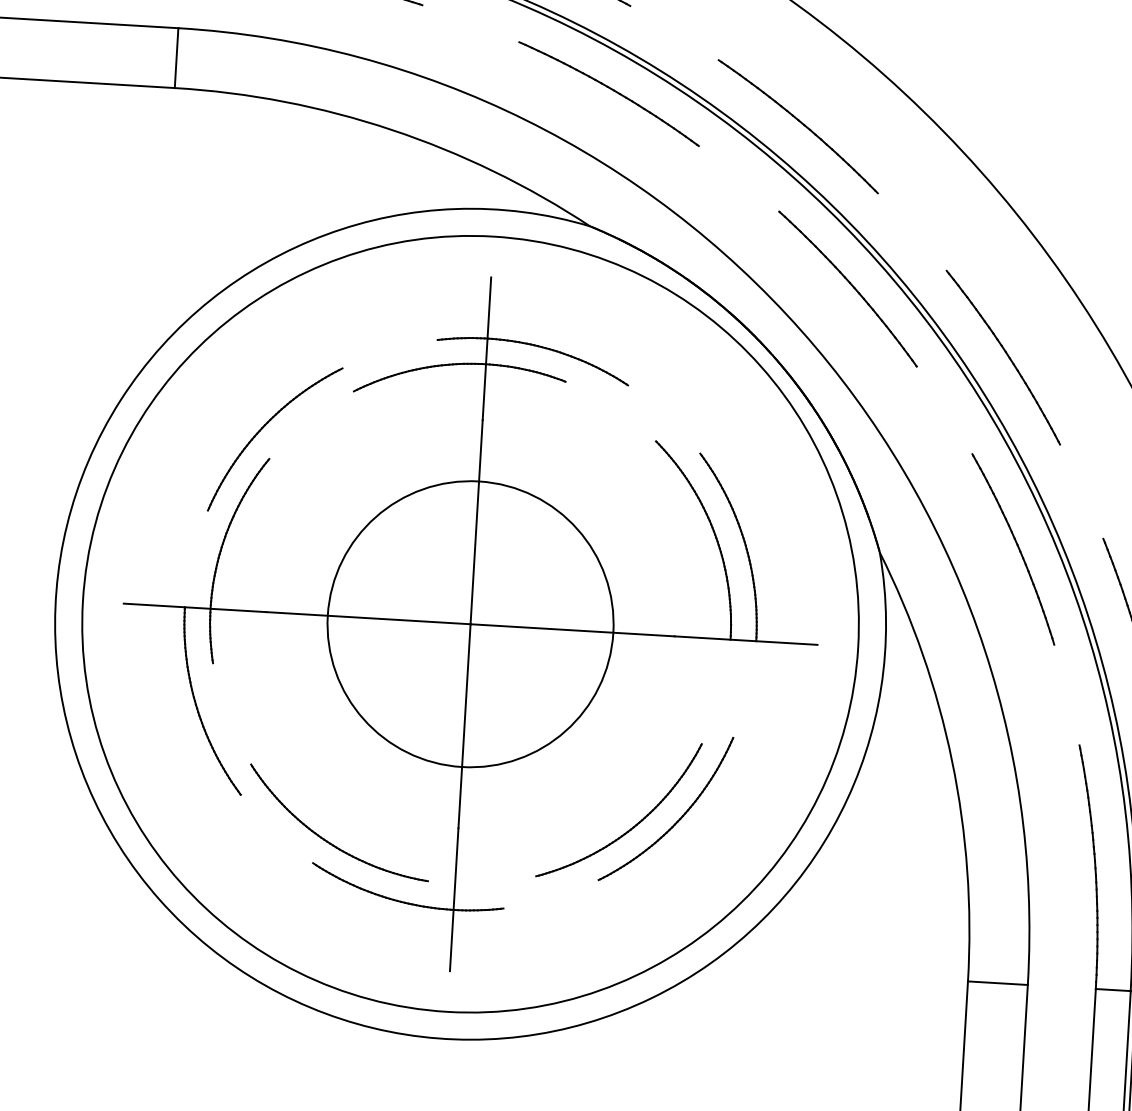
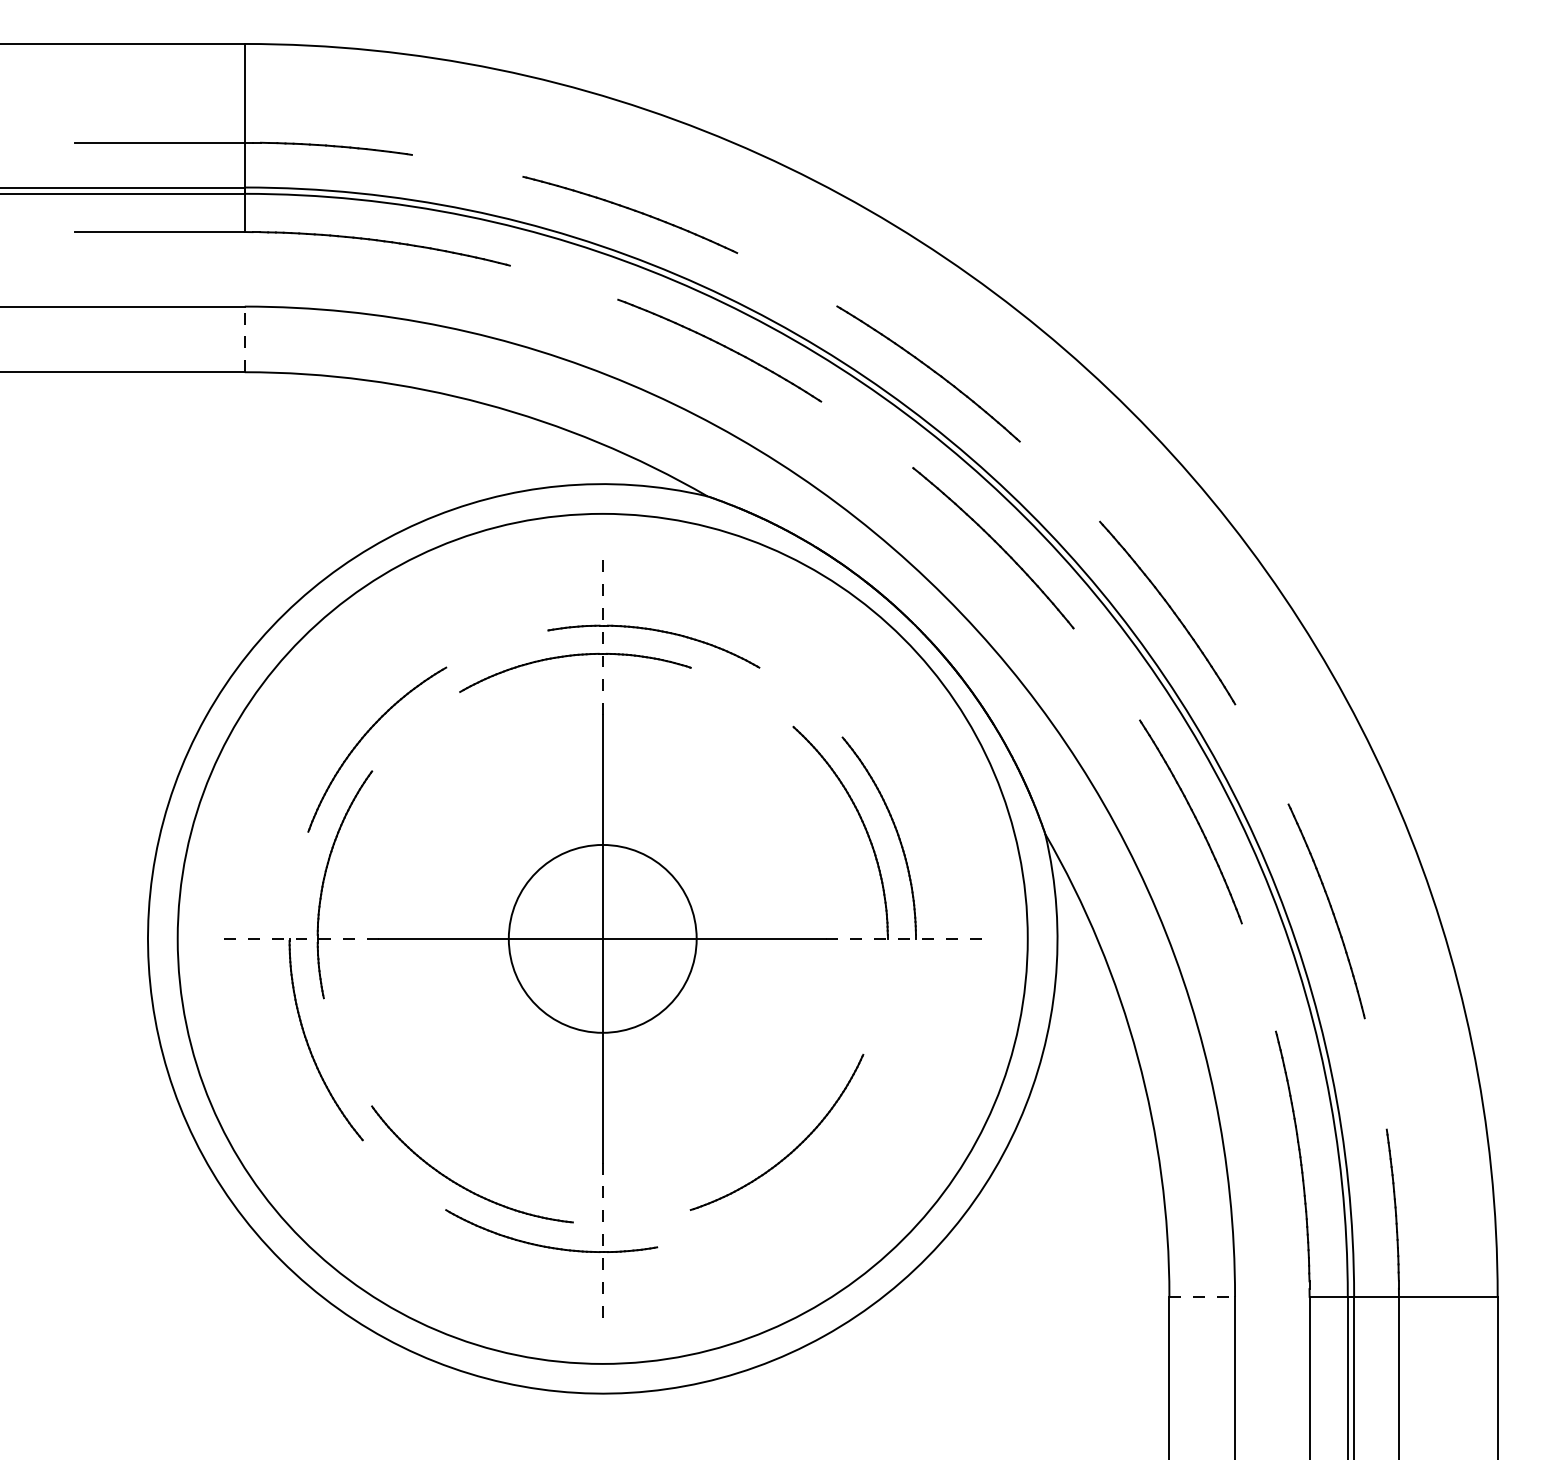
line: (176, 58) -> (244, 339), solid -> dashed
line: (486, 348) -> (602, 636), solid -> dashed
line: (194, 607) -> (300, 938), solid -> dashed
circle: (470, 623) -> (602, 938), size x0.6
line: (746, 640) -> (905, 938), solid -> dashed
part: (678, 819) -> (842, 1138), removed
line: (453, 900) -> (602, 1241), solid -> dashed
line: (998, 982) -> (1202, 1296), solid -> dashed

